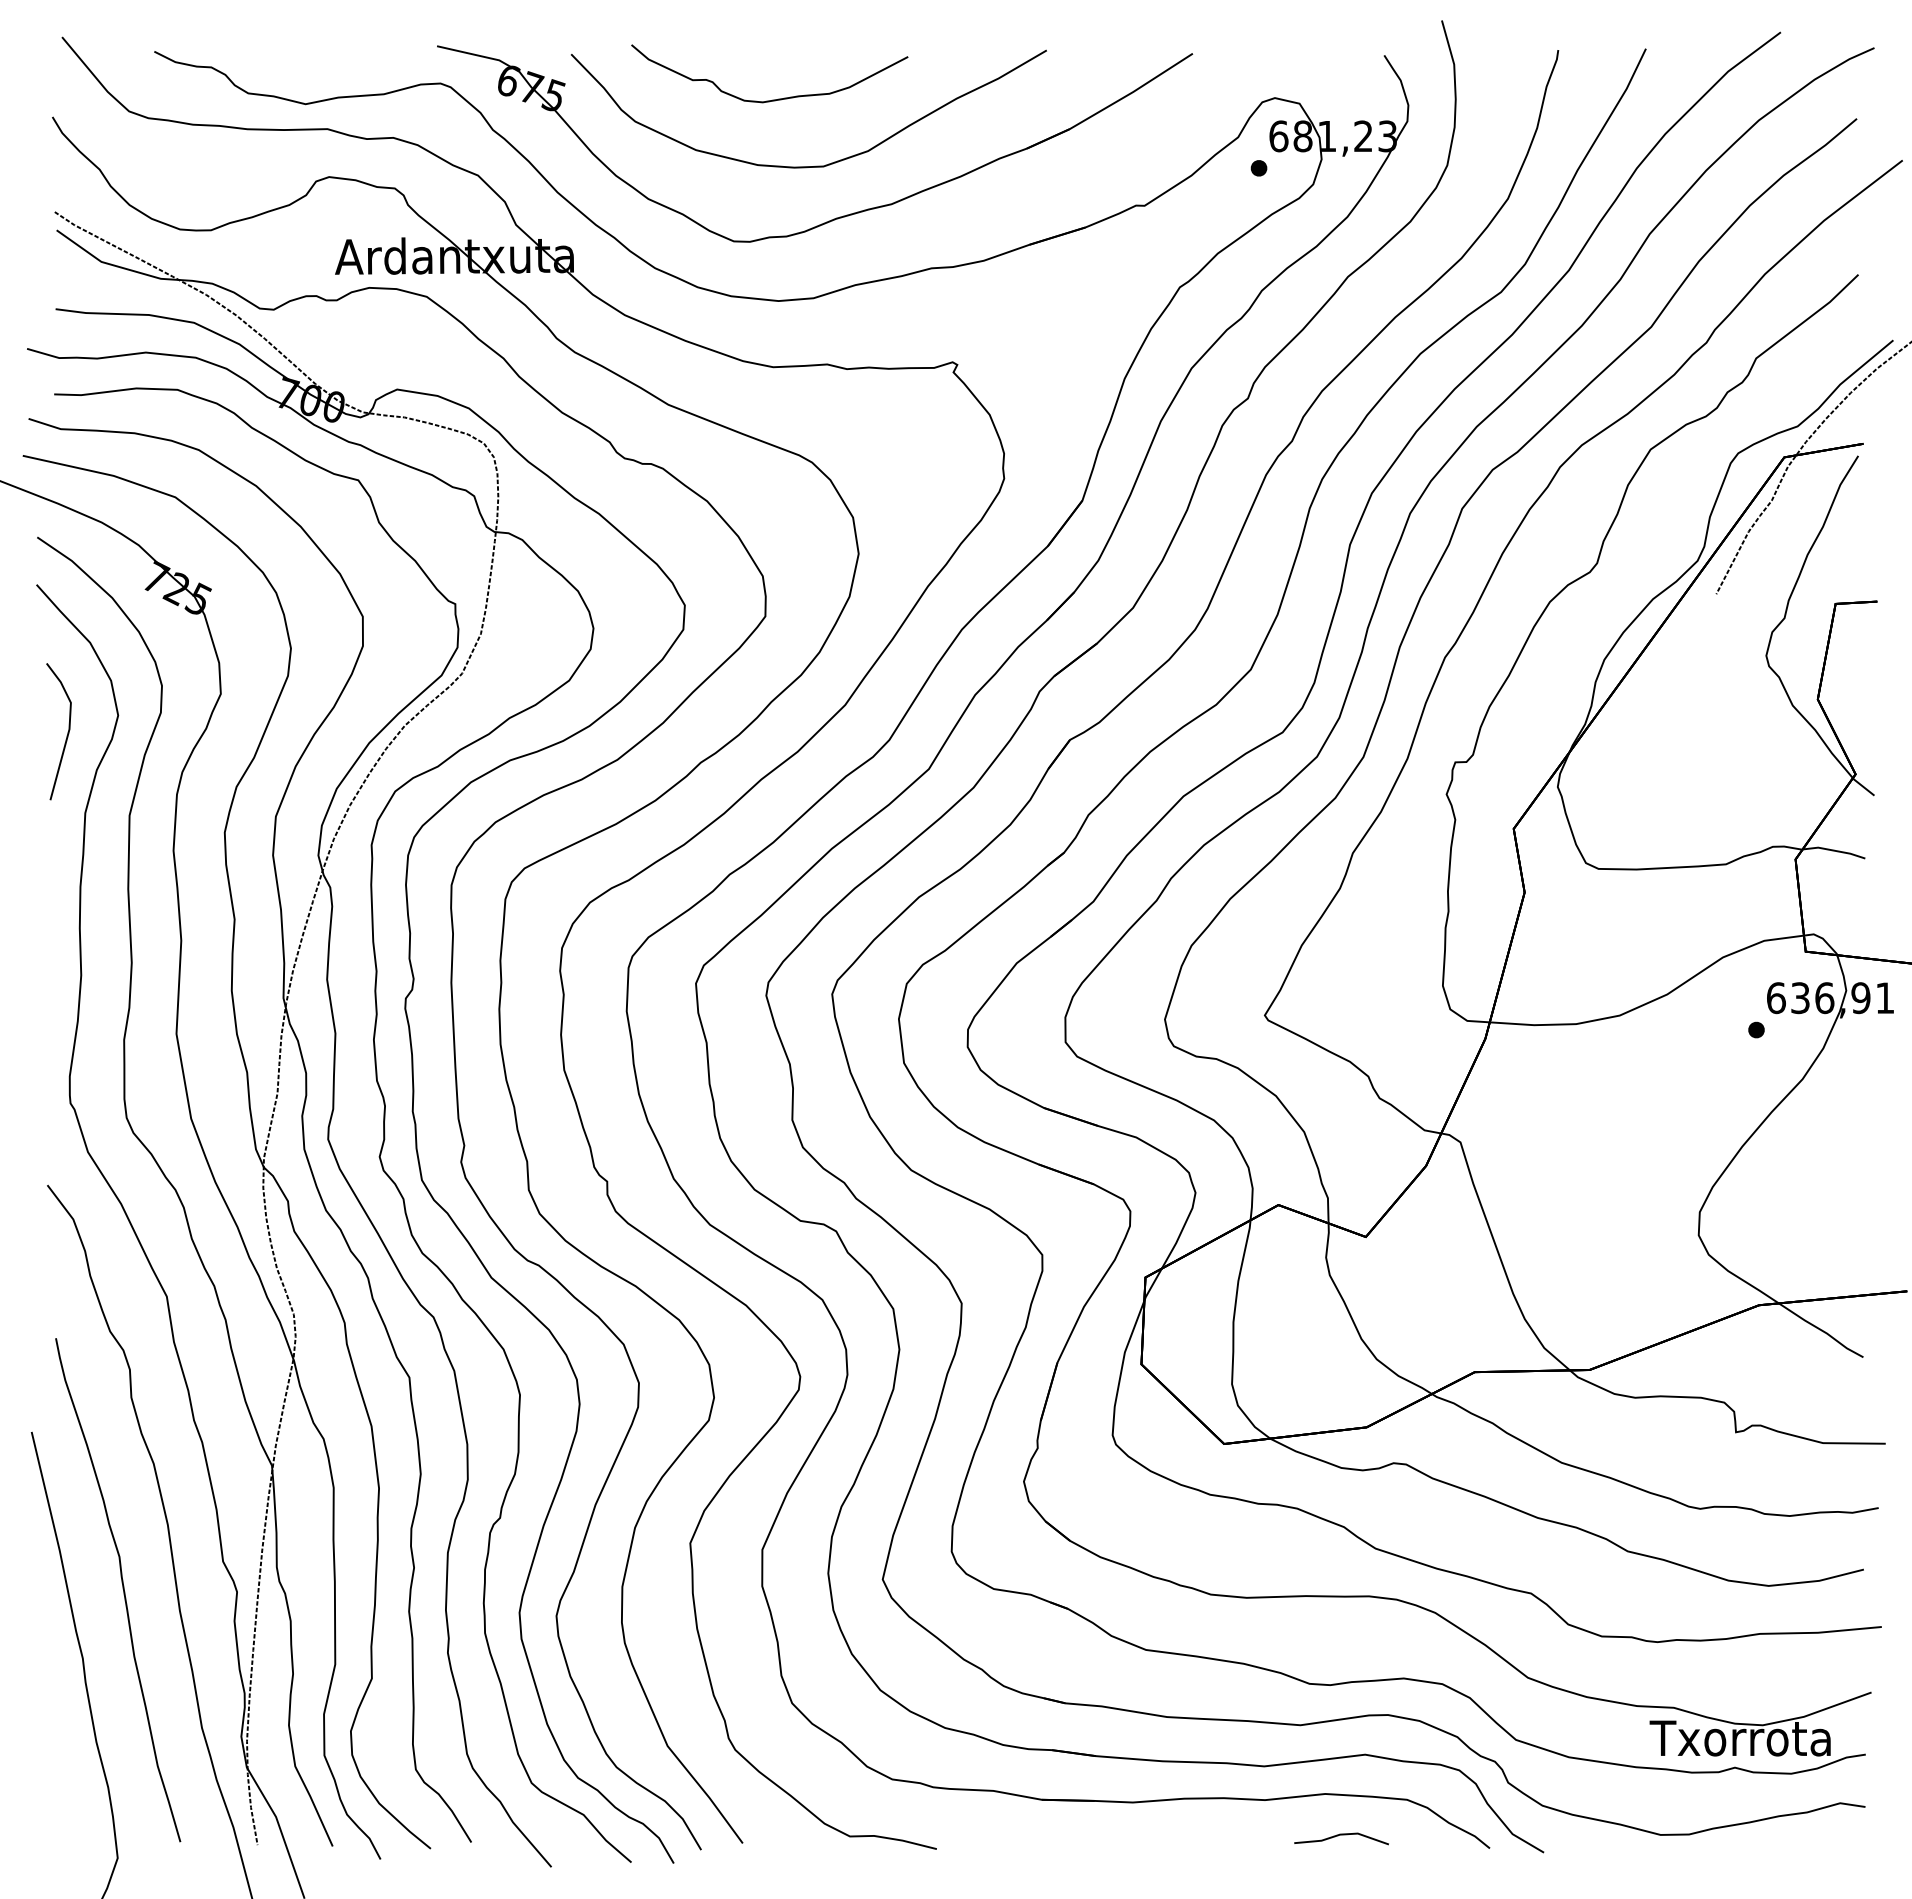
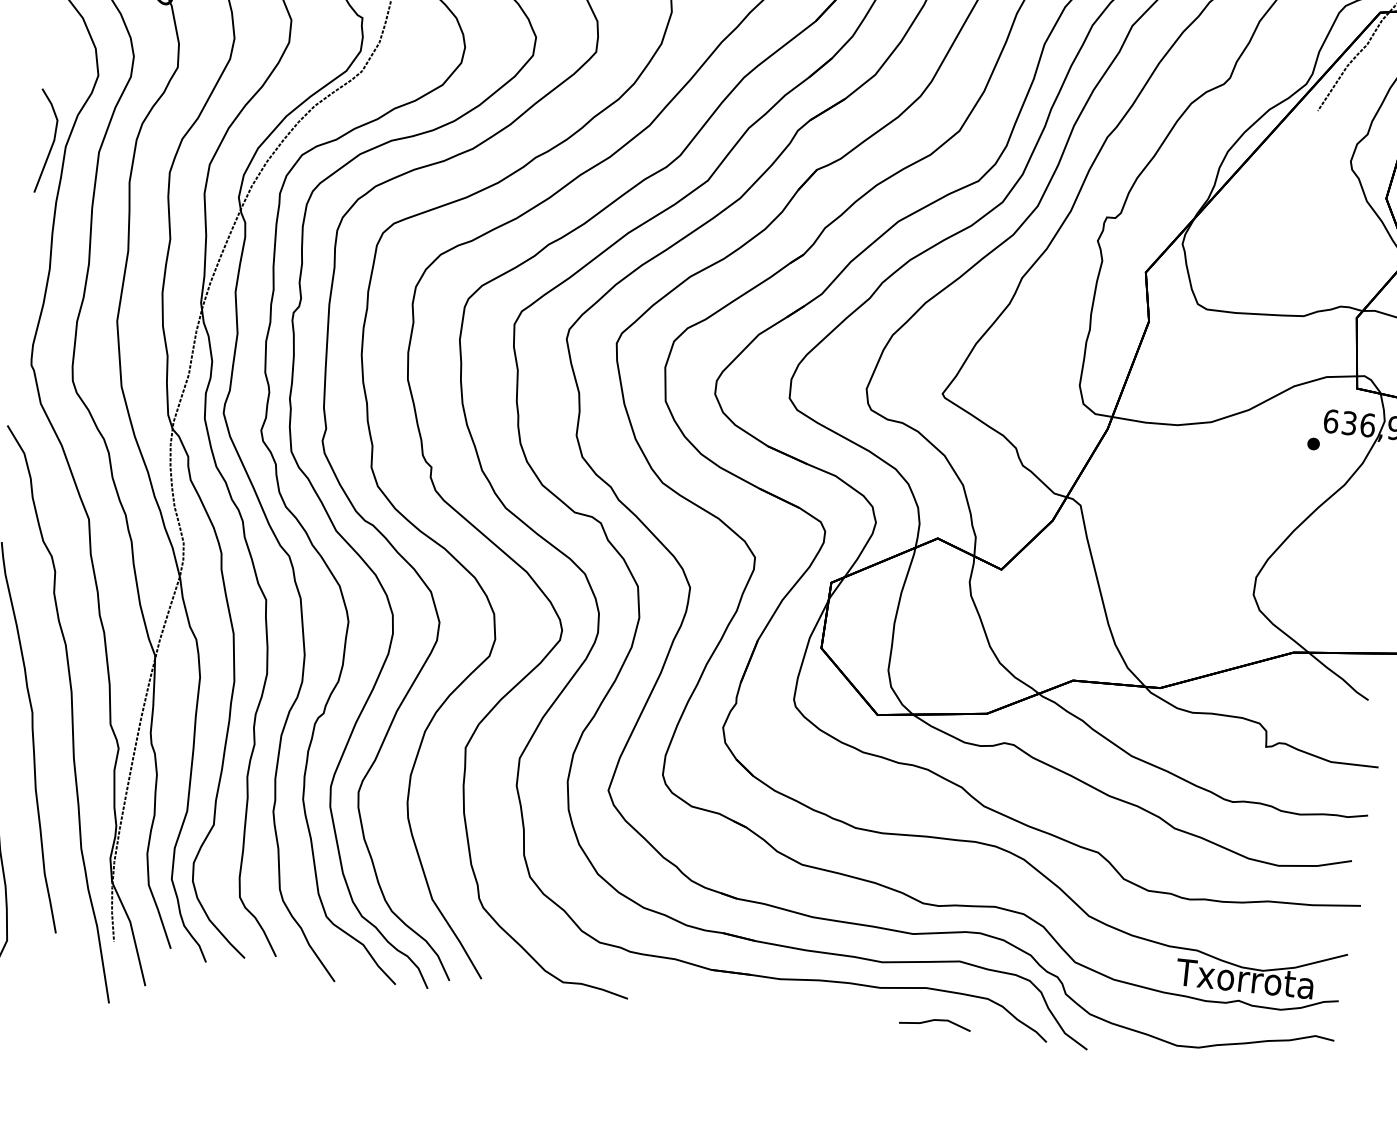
line: (66, 735) -> (51, 144), moved

